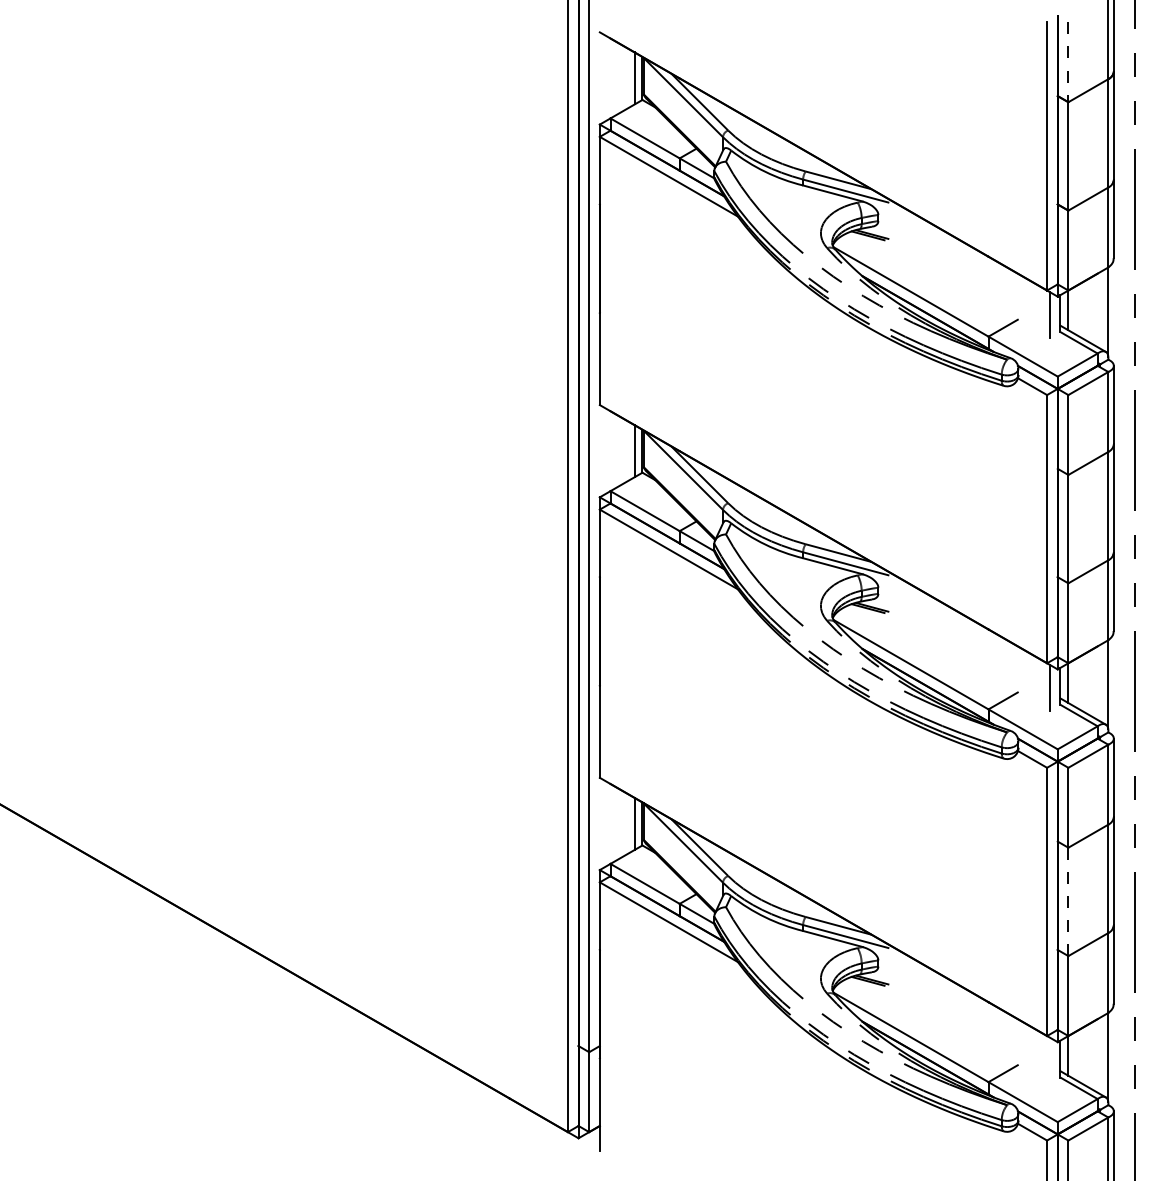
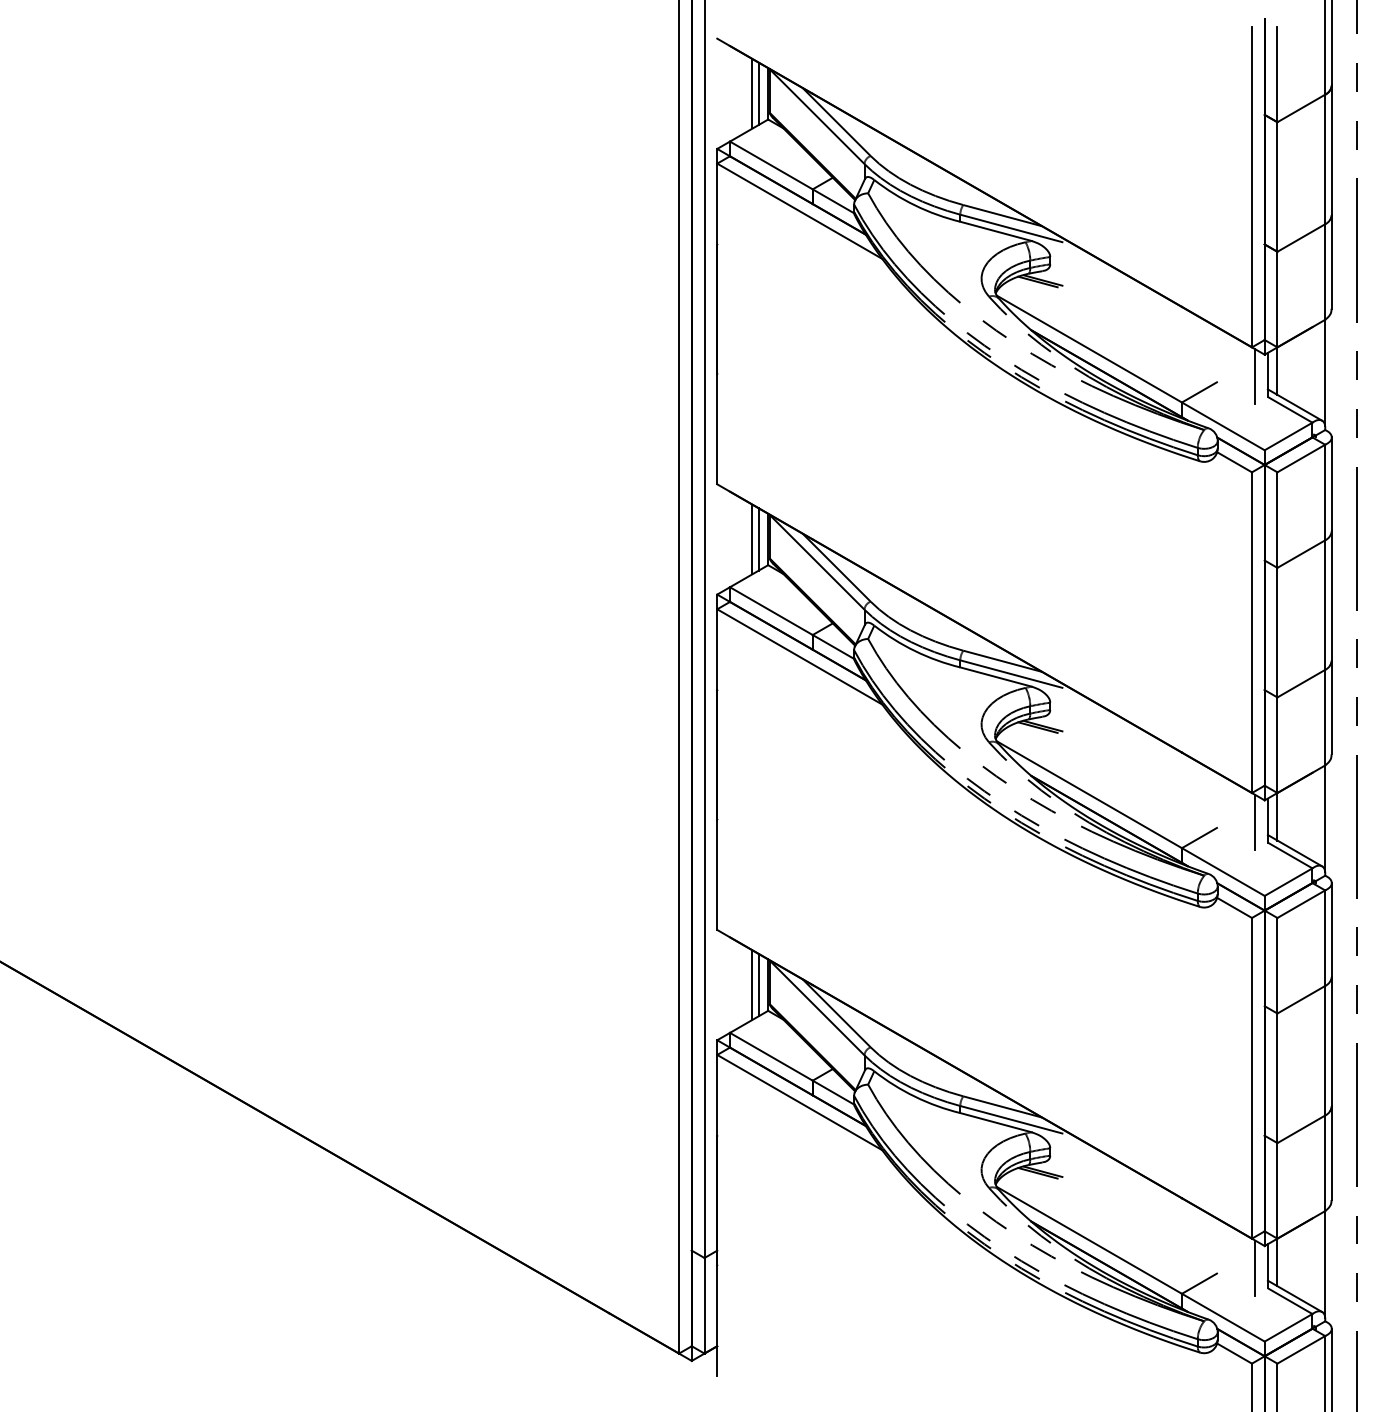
line: (1068, 62) -> (1277, 74), dashed -> solid
line: (629, 78) -> (752, 93), added
line: (629, 451) -> (752, 539), added
line: (629, 824) -> (752, 985), added
line: (1068, 902) -> (1277, 1078), dashed -> solid
line: (1050, 1060) -> (1255, 1267), added

